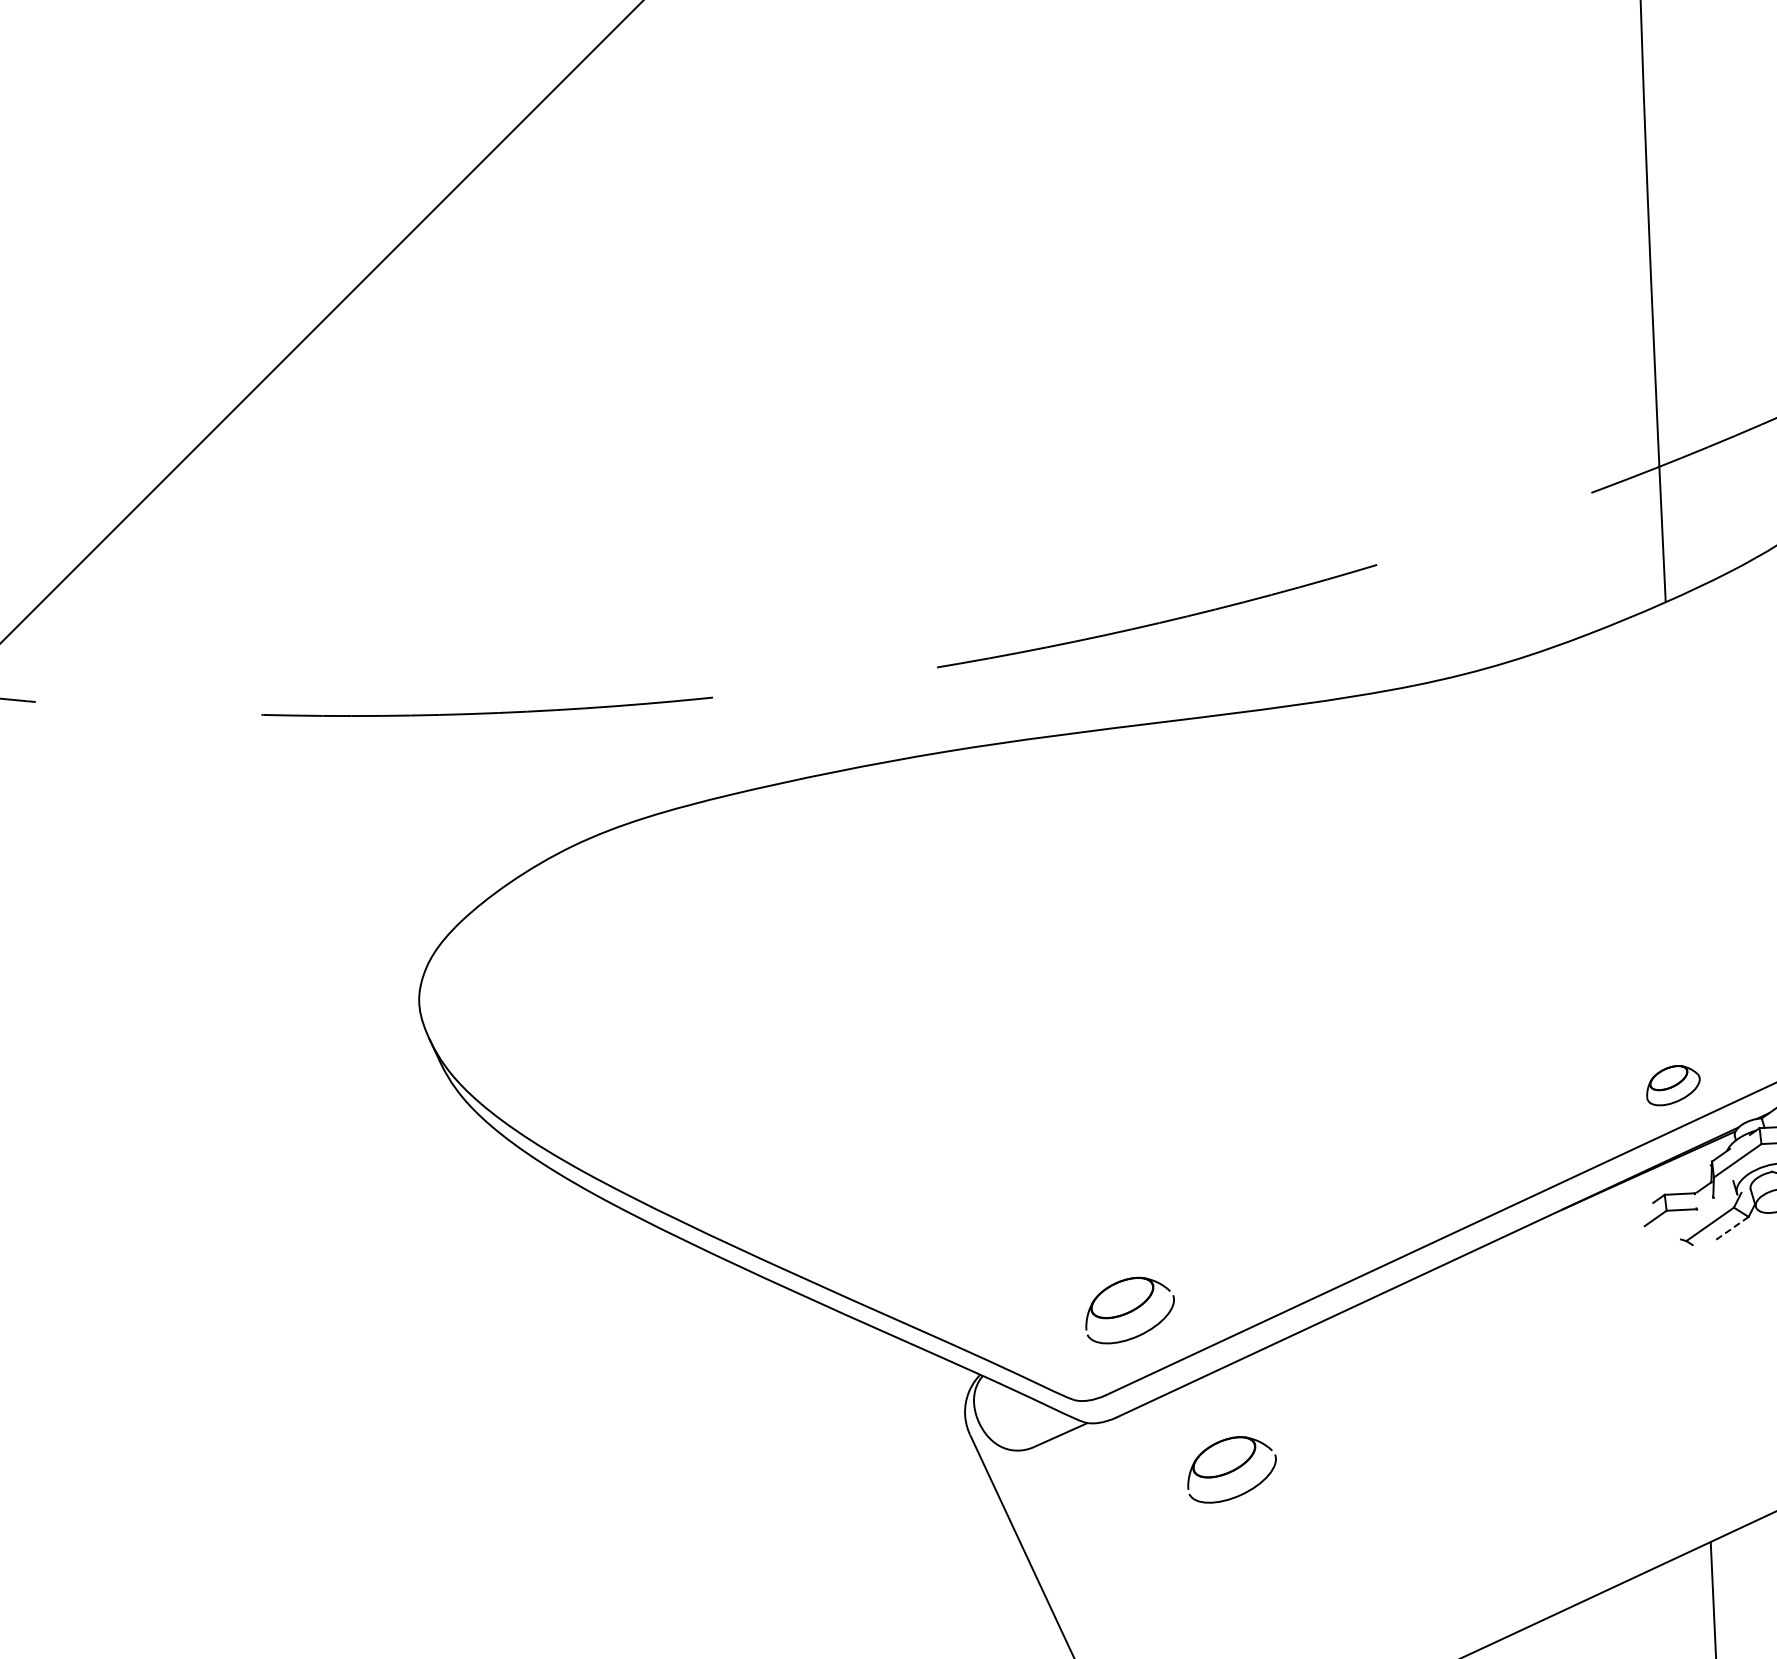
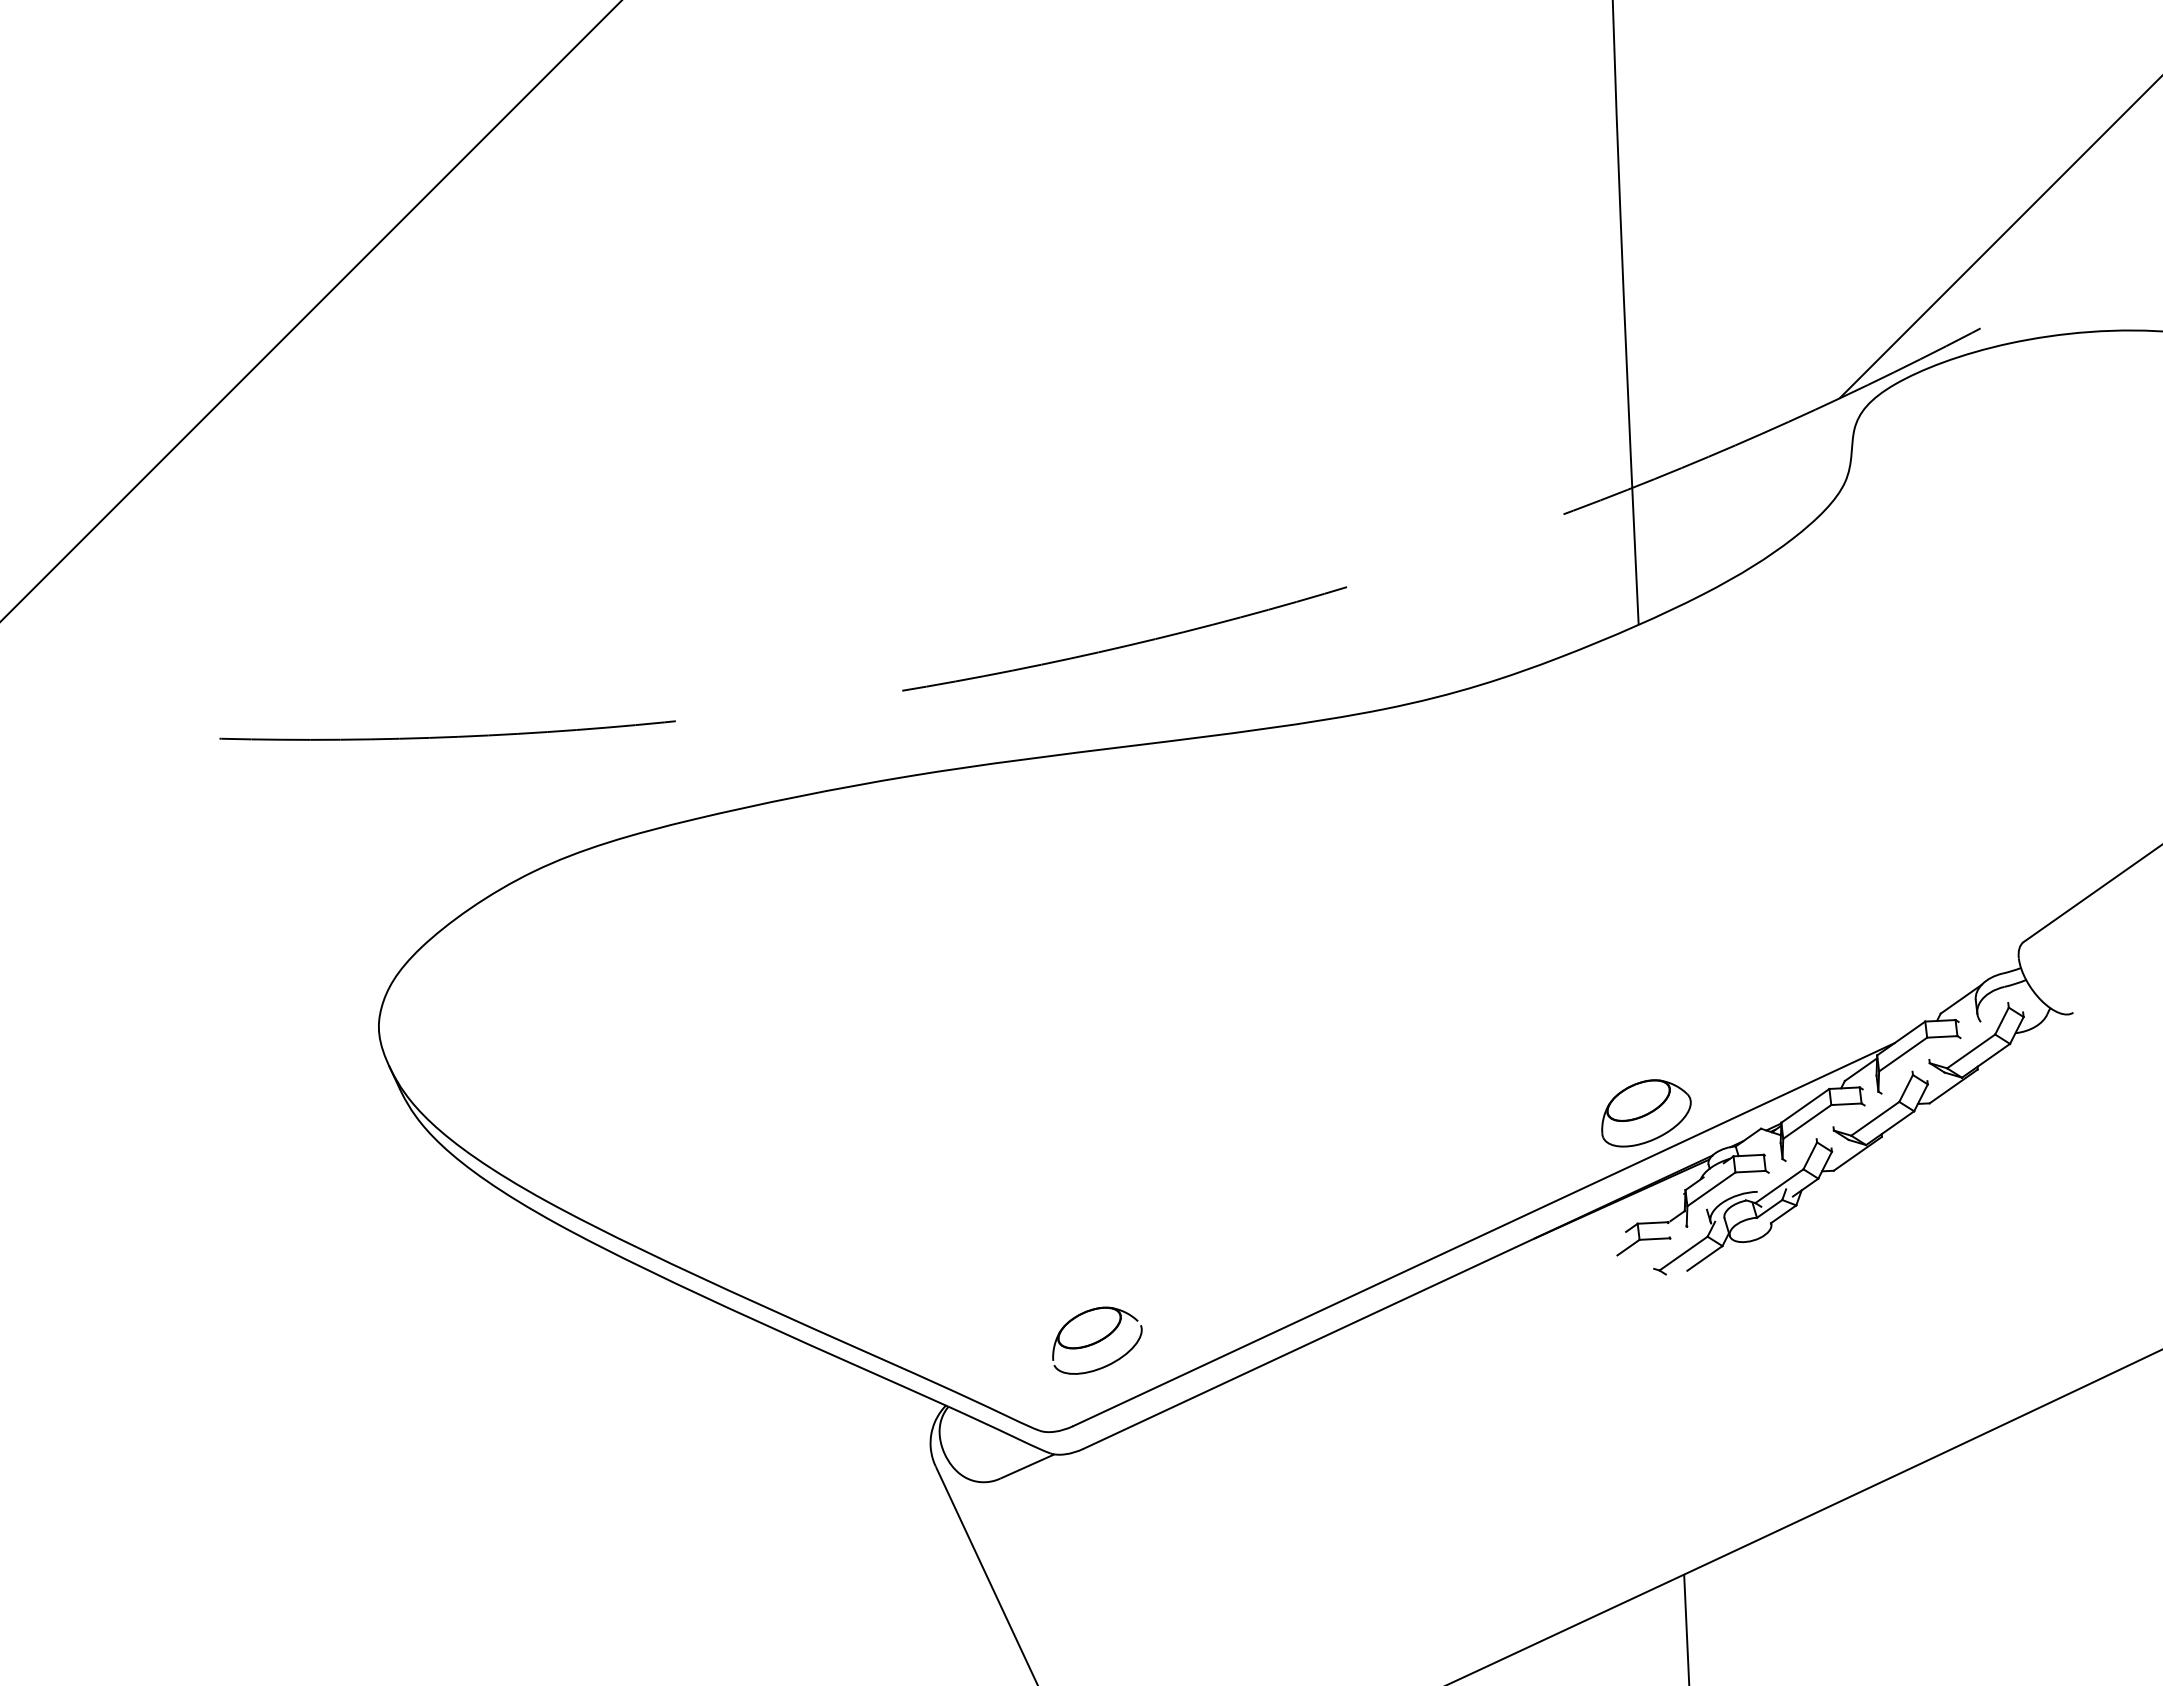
part: (1673, 1085) -> (1646, 1113), size x1.67
line: (1730, 1229) -> (1704, 1258), dashed -> solid
part: (1232, 1469) -> (1200, 1501), removed

